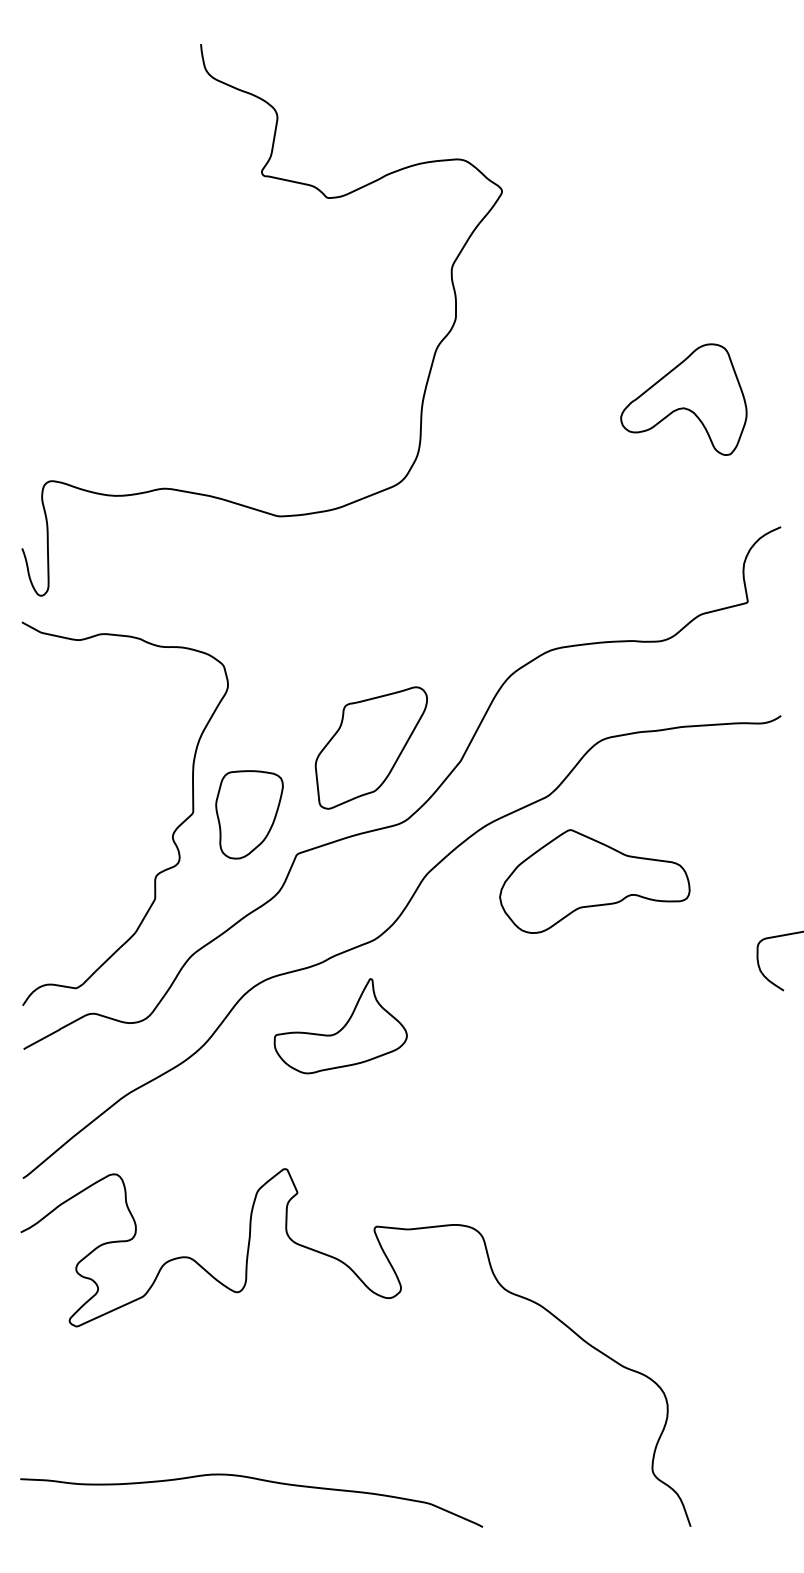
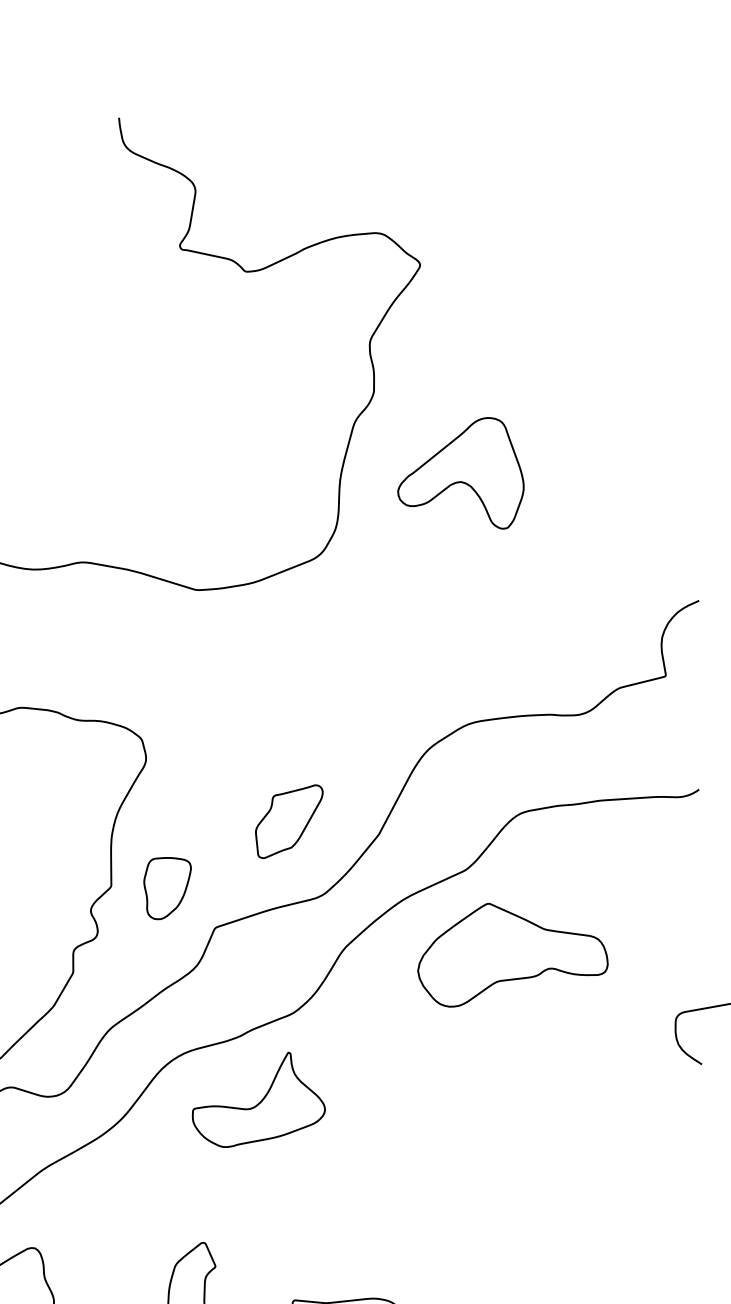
part: (683, 399) -> (460, 473), moved
part: (370, 747) -> (288, 821), size x0.6
part: (249, 814) -> (167, 888), size x0.7

